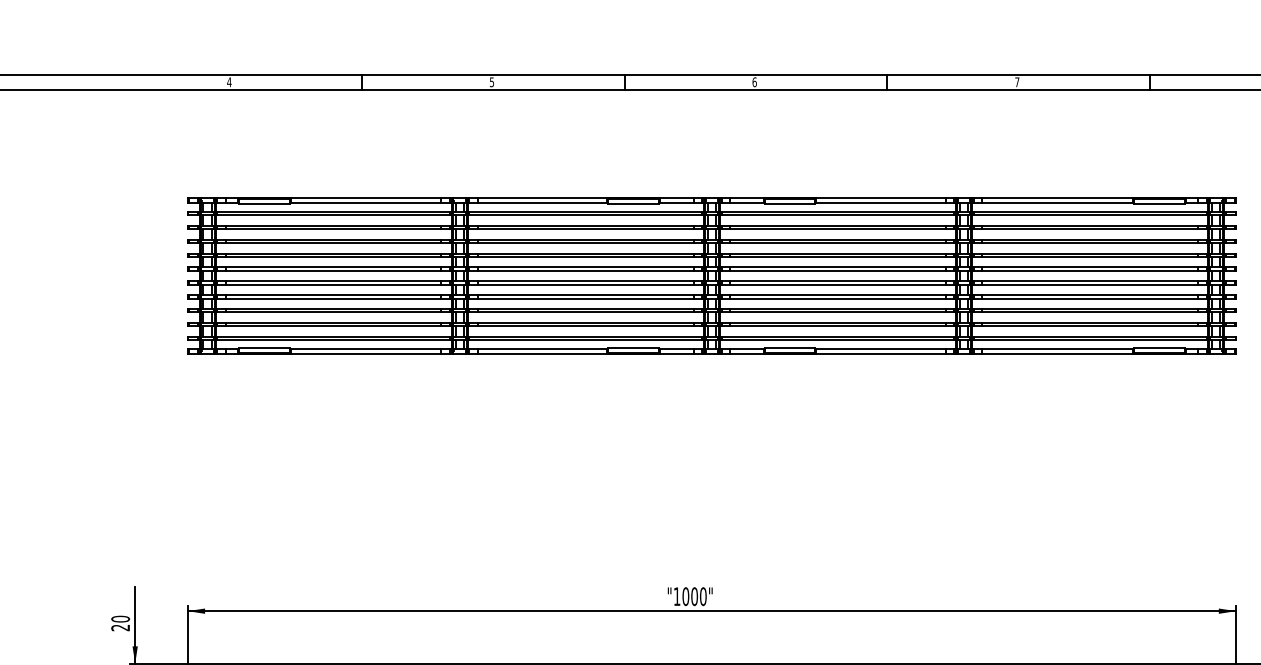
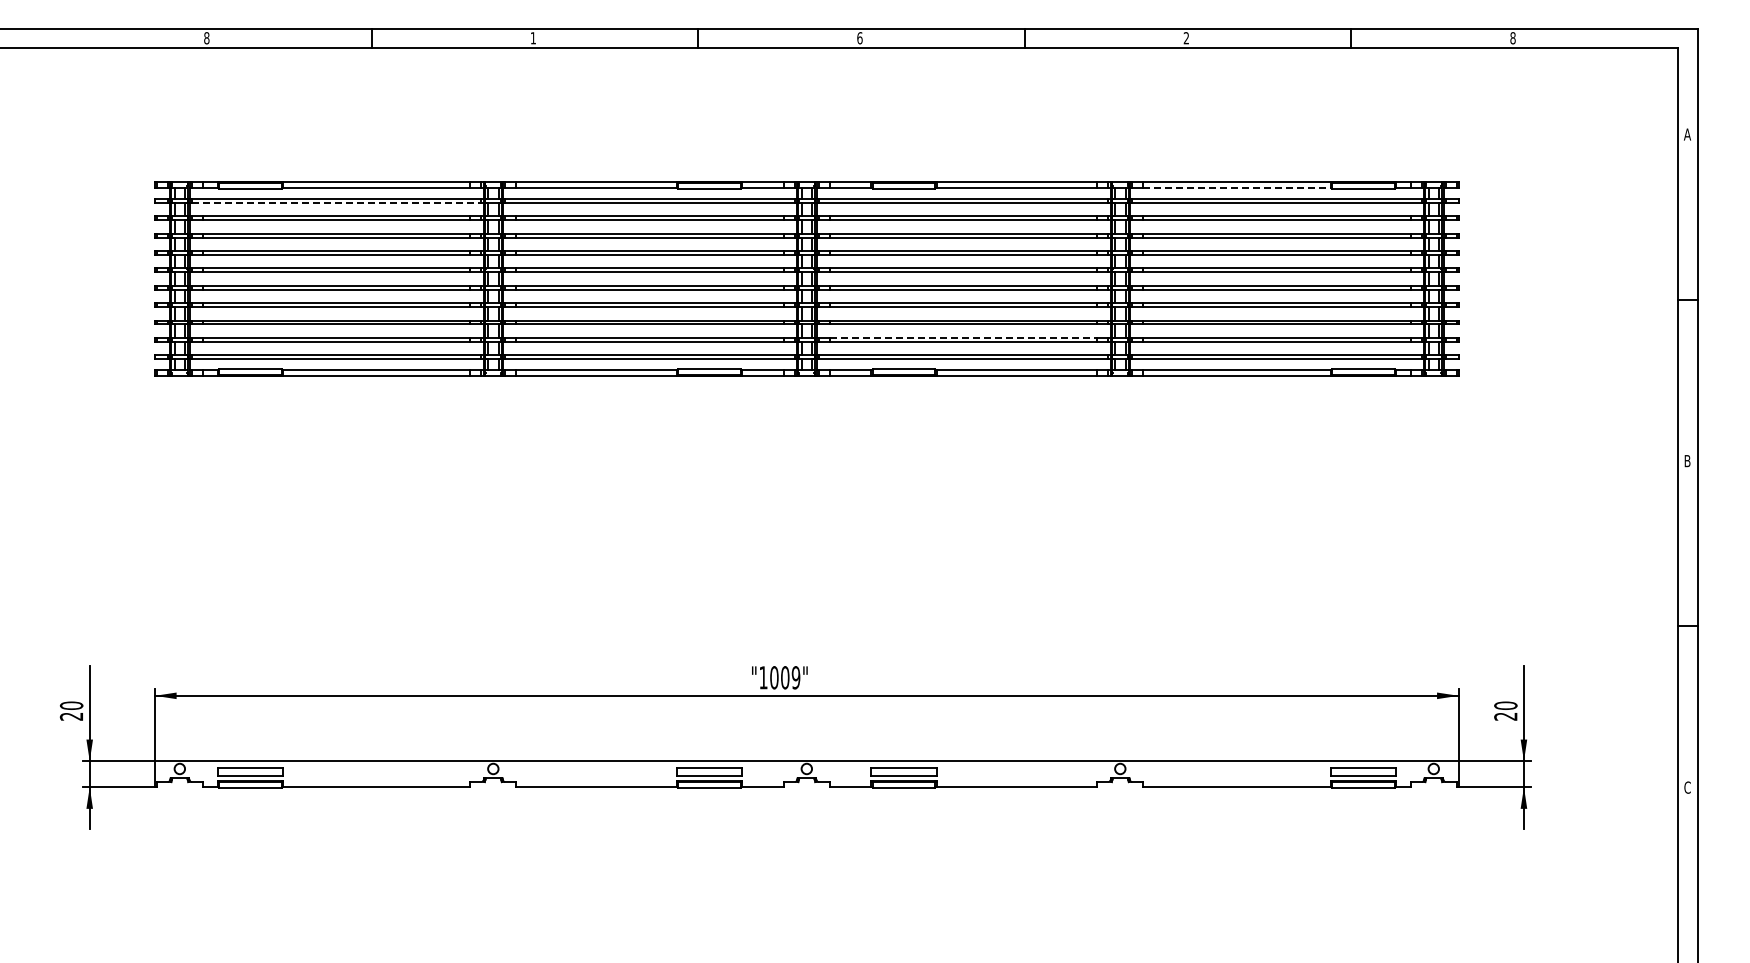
text: (229, 82) -> (206, 38), 4 -> 8
text: (491, 82) -> (532, 38), 5 -> 1
text: (1017, 82) -> (1186, 38), 7 -> 2
line: (1057, 203) -> (1236, 188), solid -> dashed
line: (333, 215) -> (336, 203), solid -> dashed
line: (837, 322) -> (963, 337), solid -> dashed
text: (702, 596) -> (795, 677), "1000" -> "1009"

